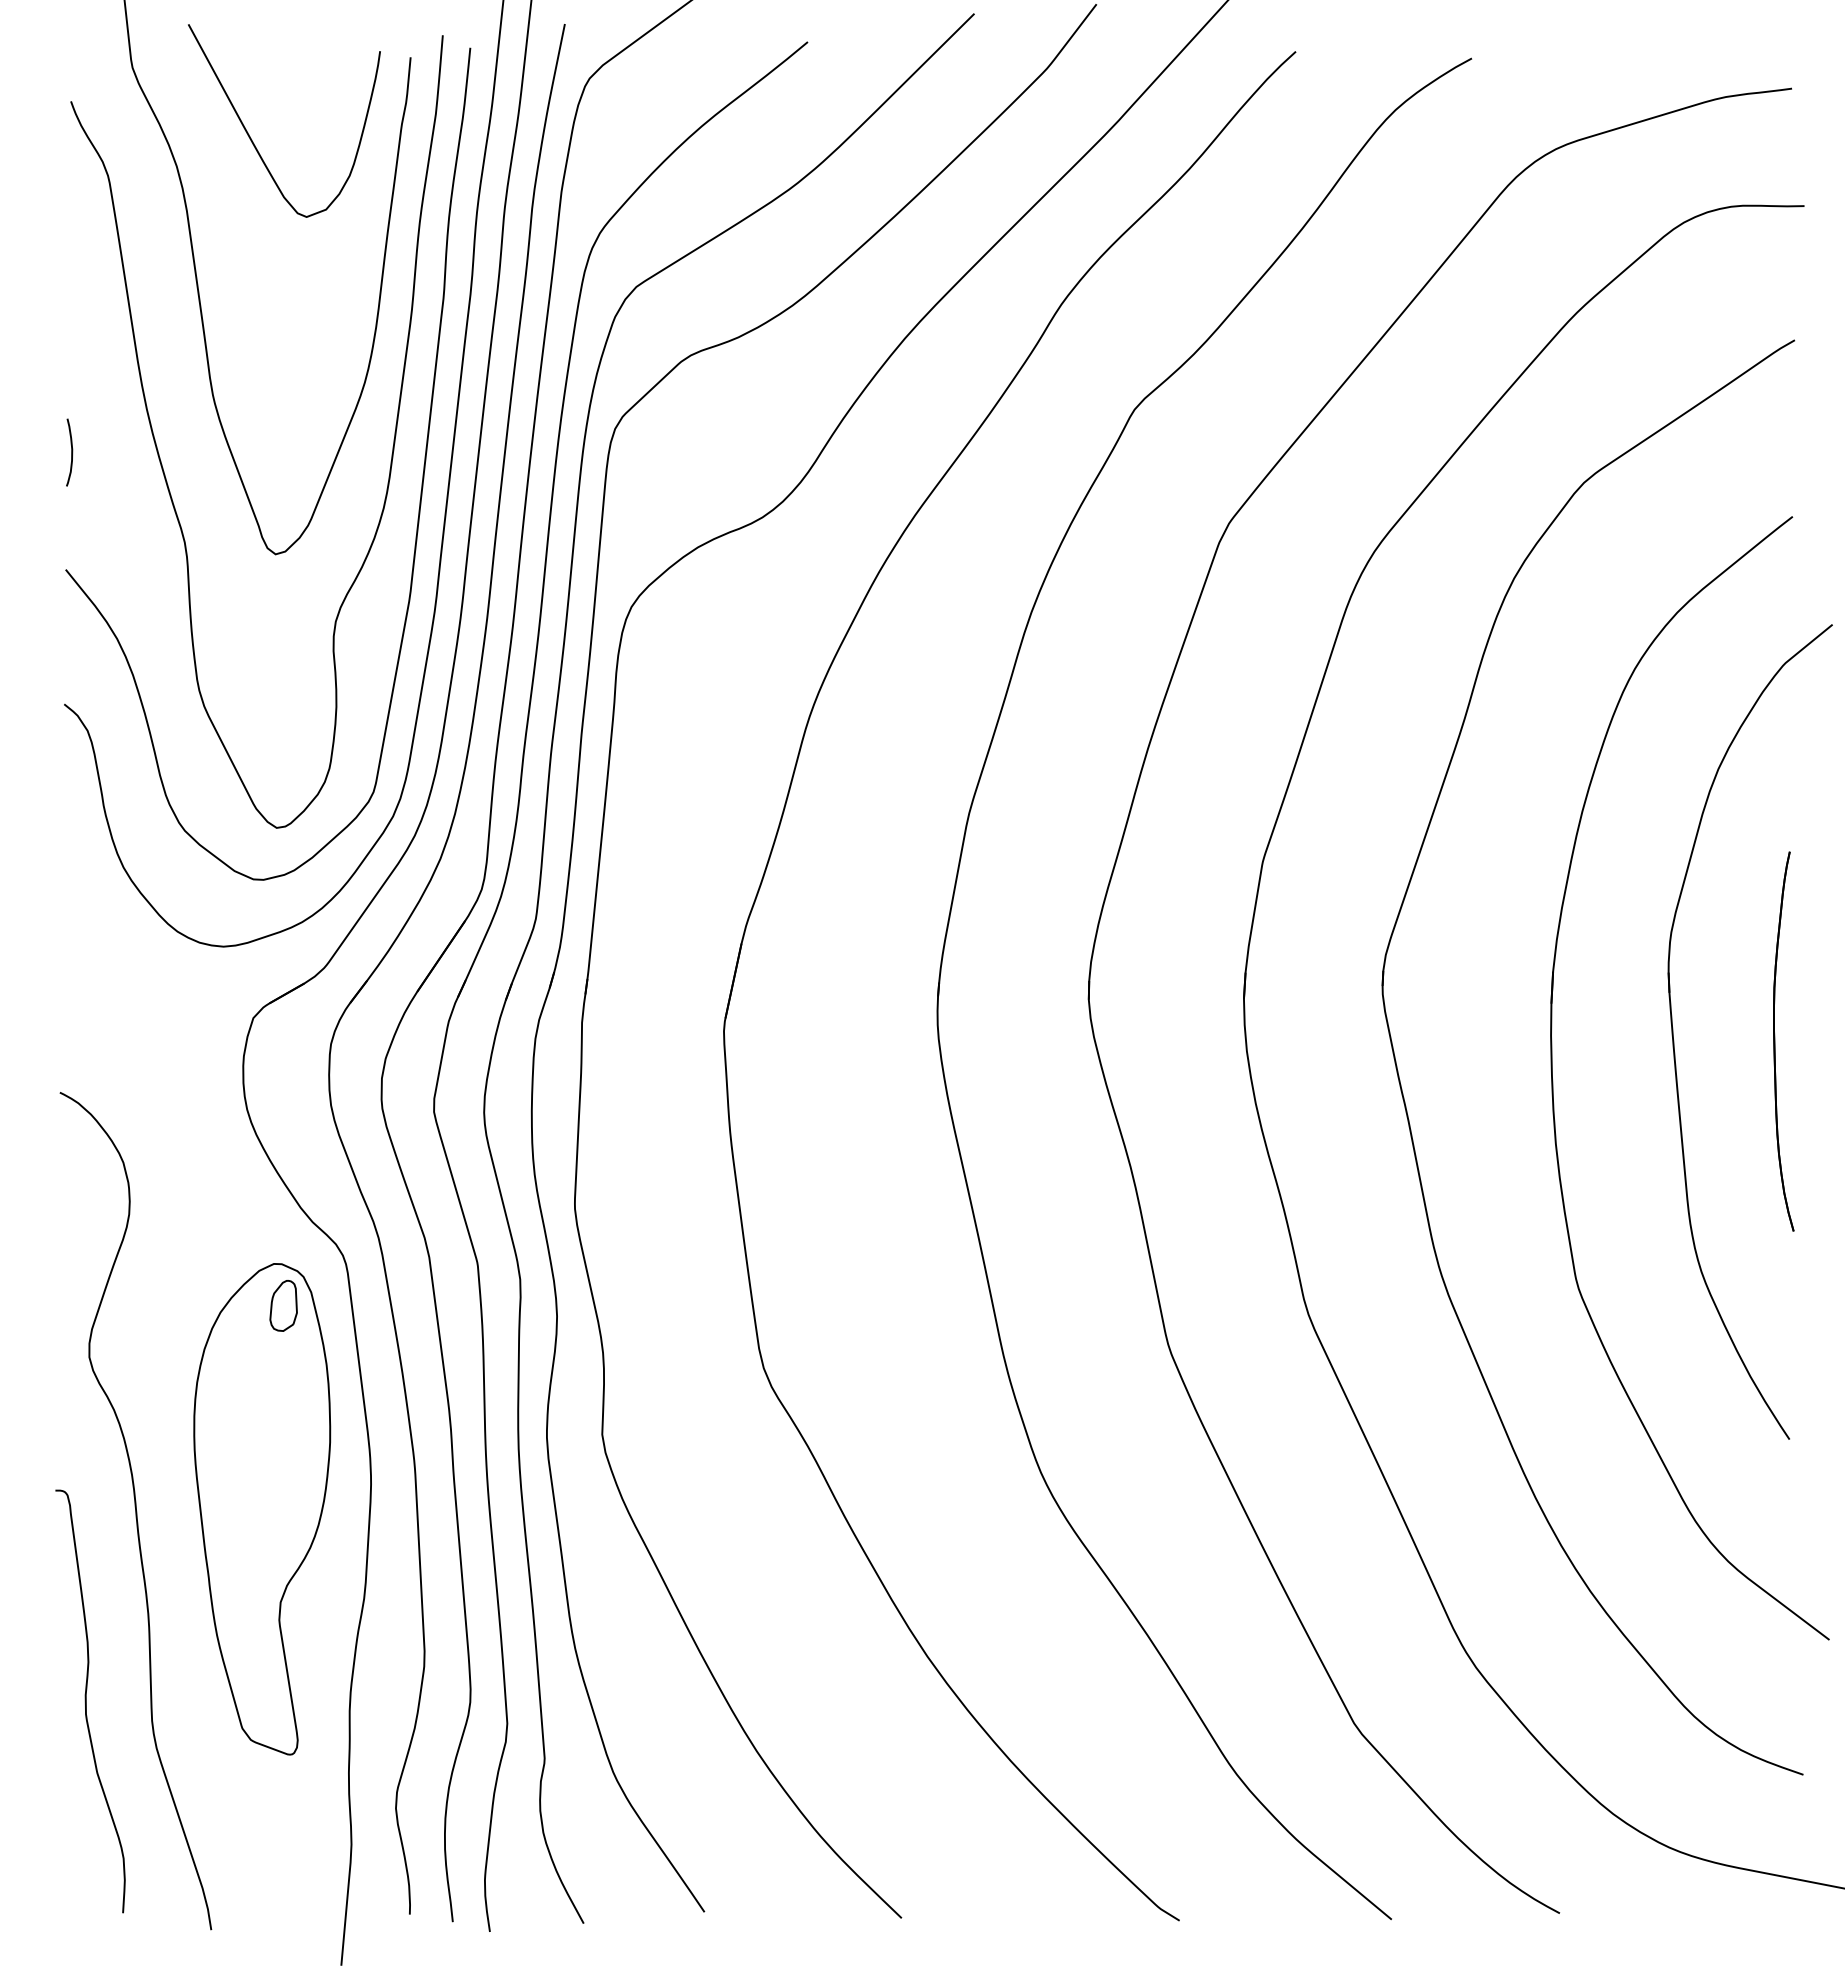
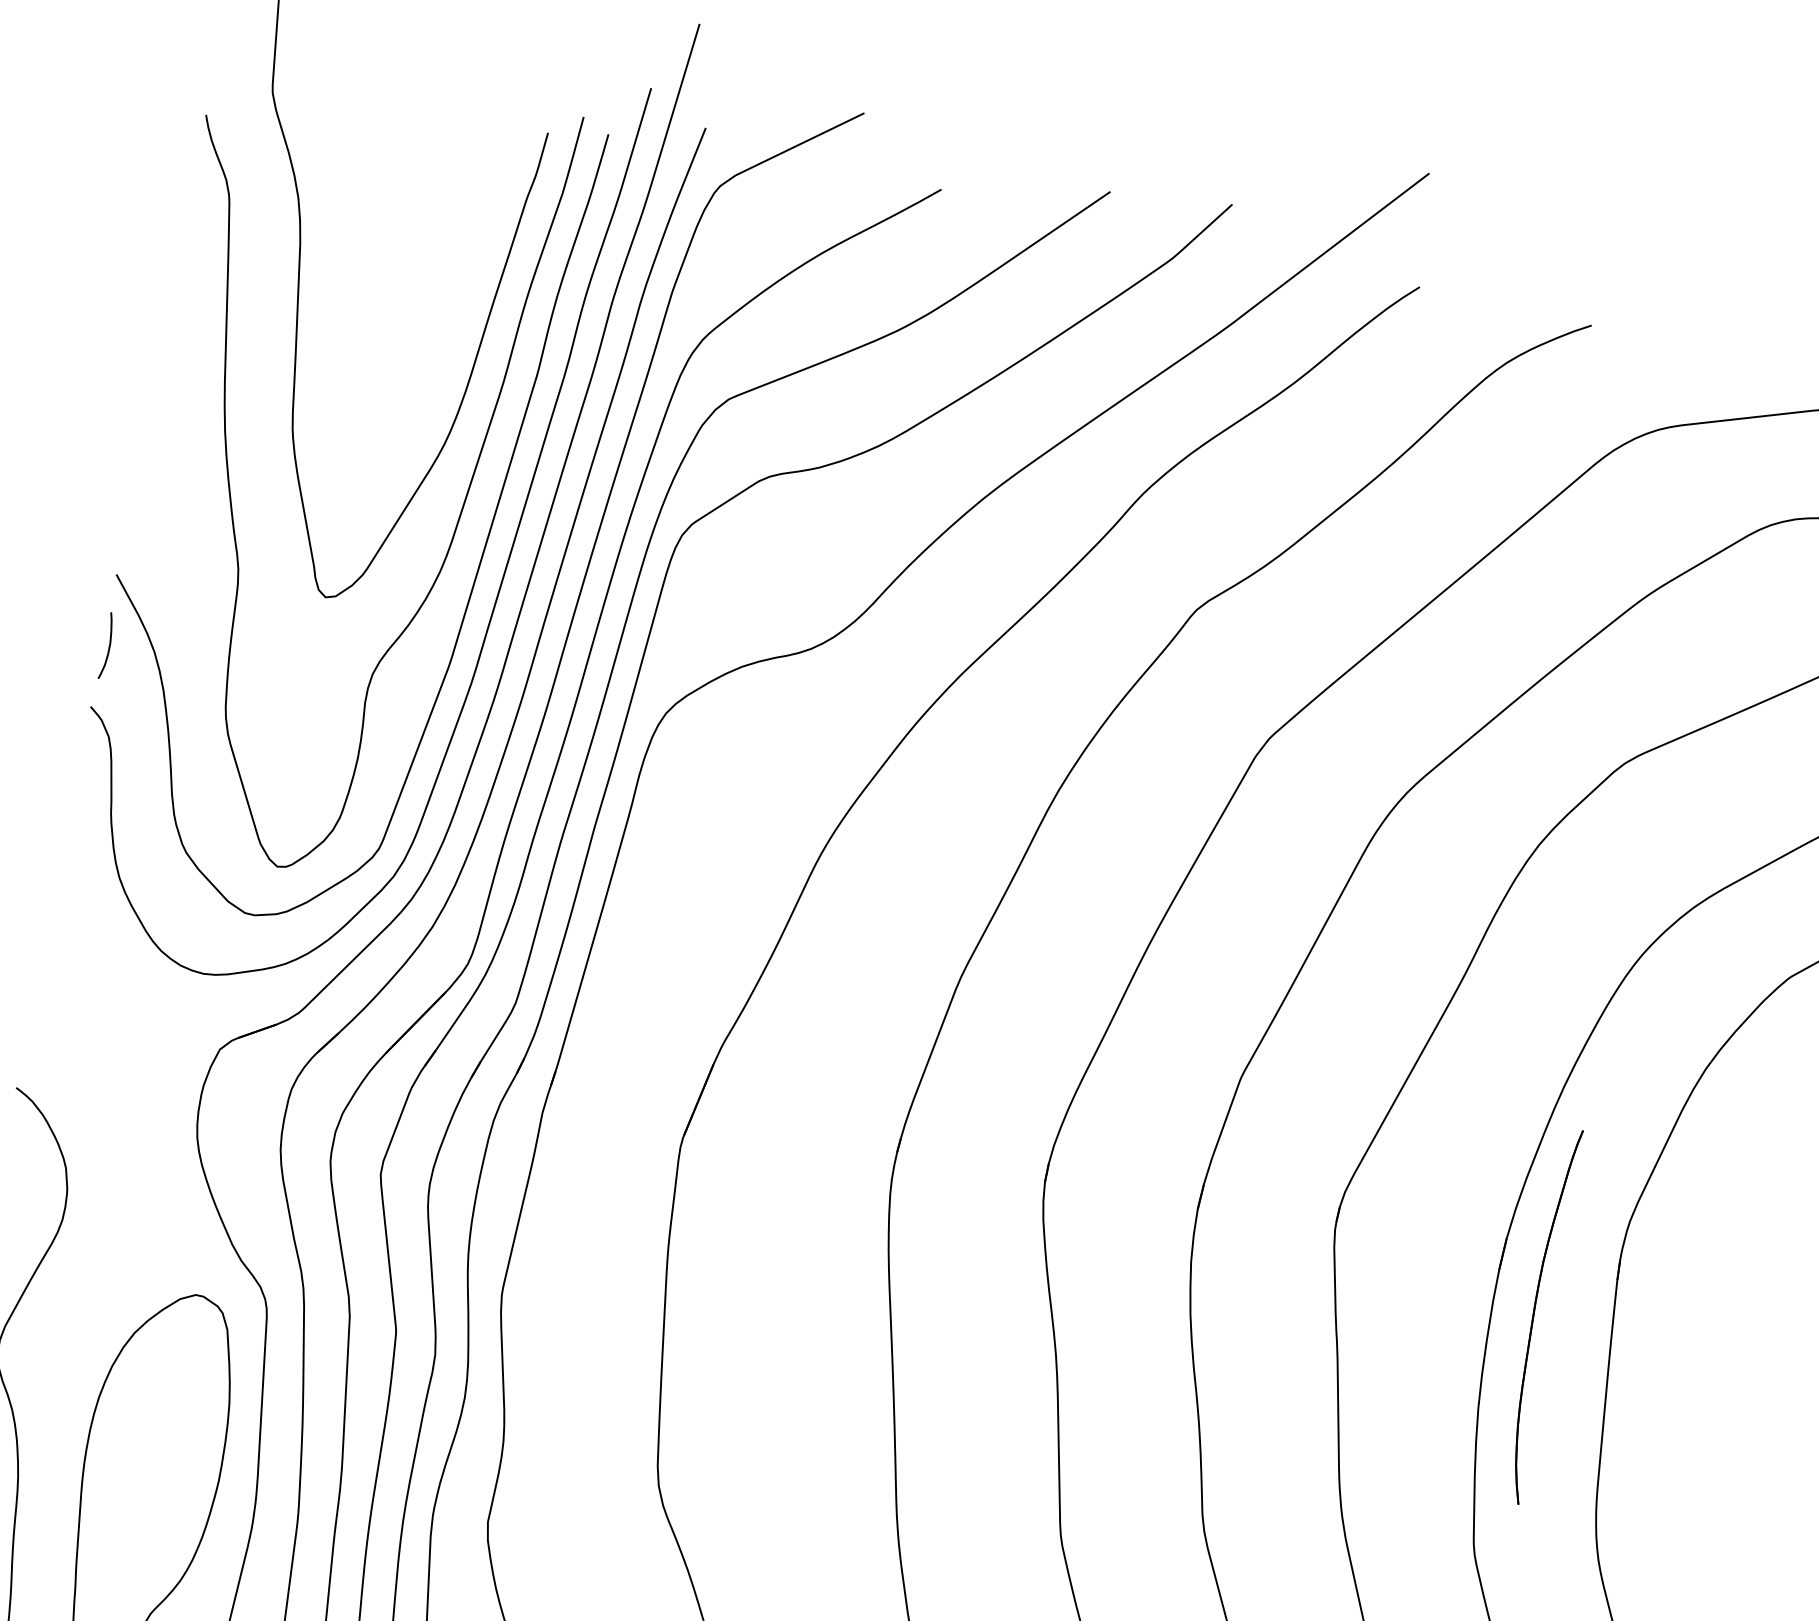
curve: (253, 141) -> (378, 187), removed
curve: (71, 452) -> (109, 646), moved
part: (1775, 1041) -> (1534, 1314), moved
part: (283, 1305) -> (197, 1337), removed

